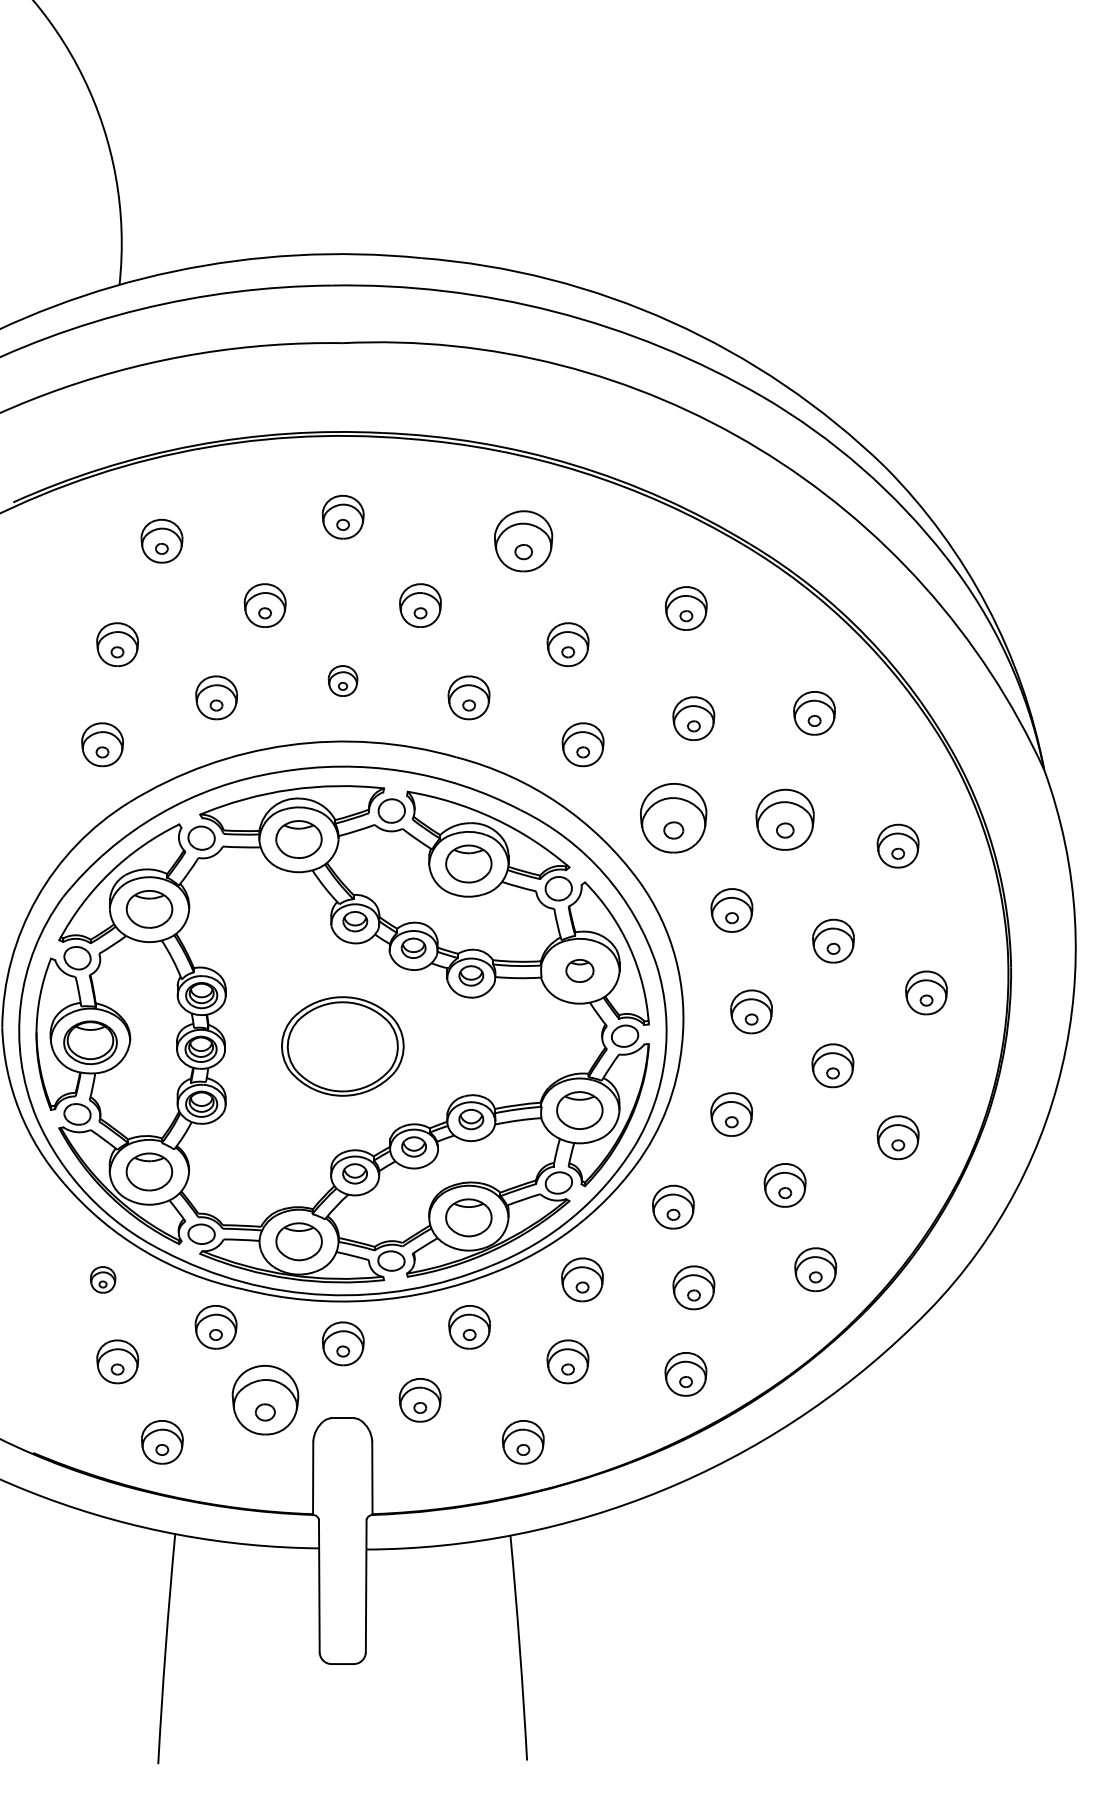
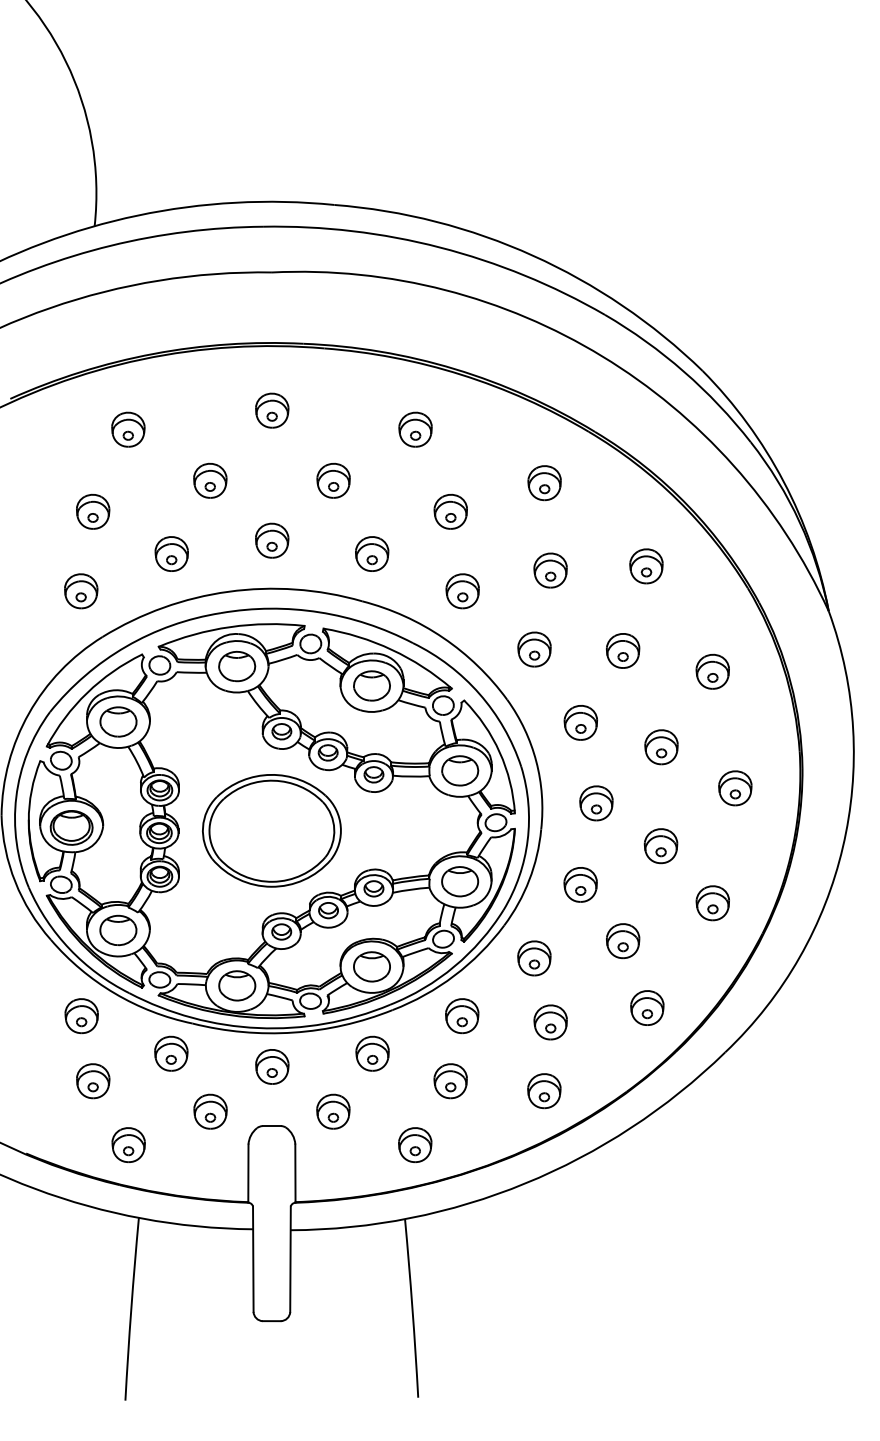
part: (523, 540) -> (415, 429), size x0.71
part: (342, 680) -> (271, 540), size x1.43
part: (673, 817) -> (534, 649), size x0.62
part: (784, 819) -> (622, 650), size x0.71
part: (579, 970) -> (459, 770), size x1.67
part: (342, 1046) -> (271, 830), size x1.43
part: (102, 1279) -> (81, 1015), size x1.67
part: (265, 1400) -> (210, 1111), size x0.62

